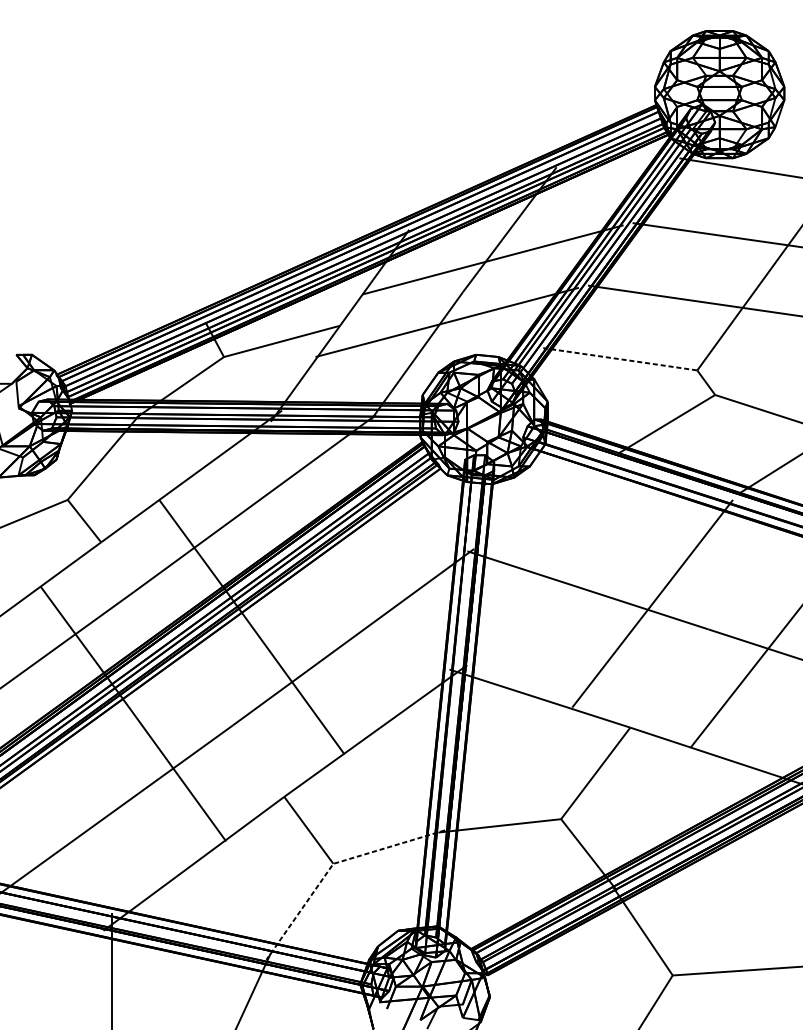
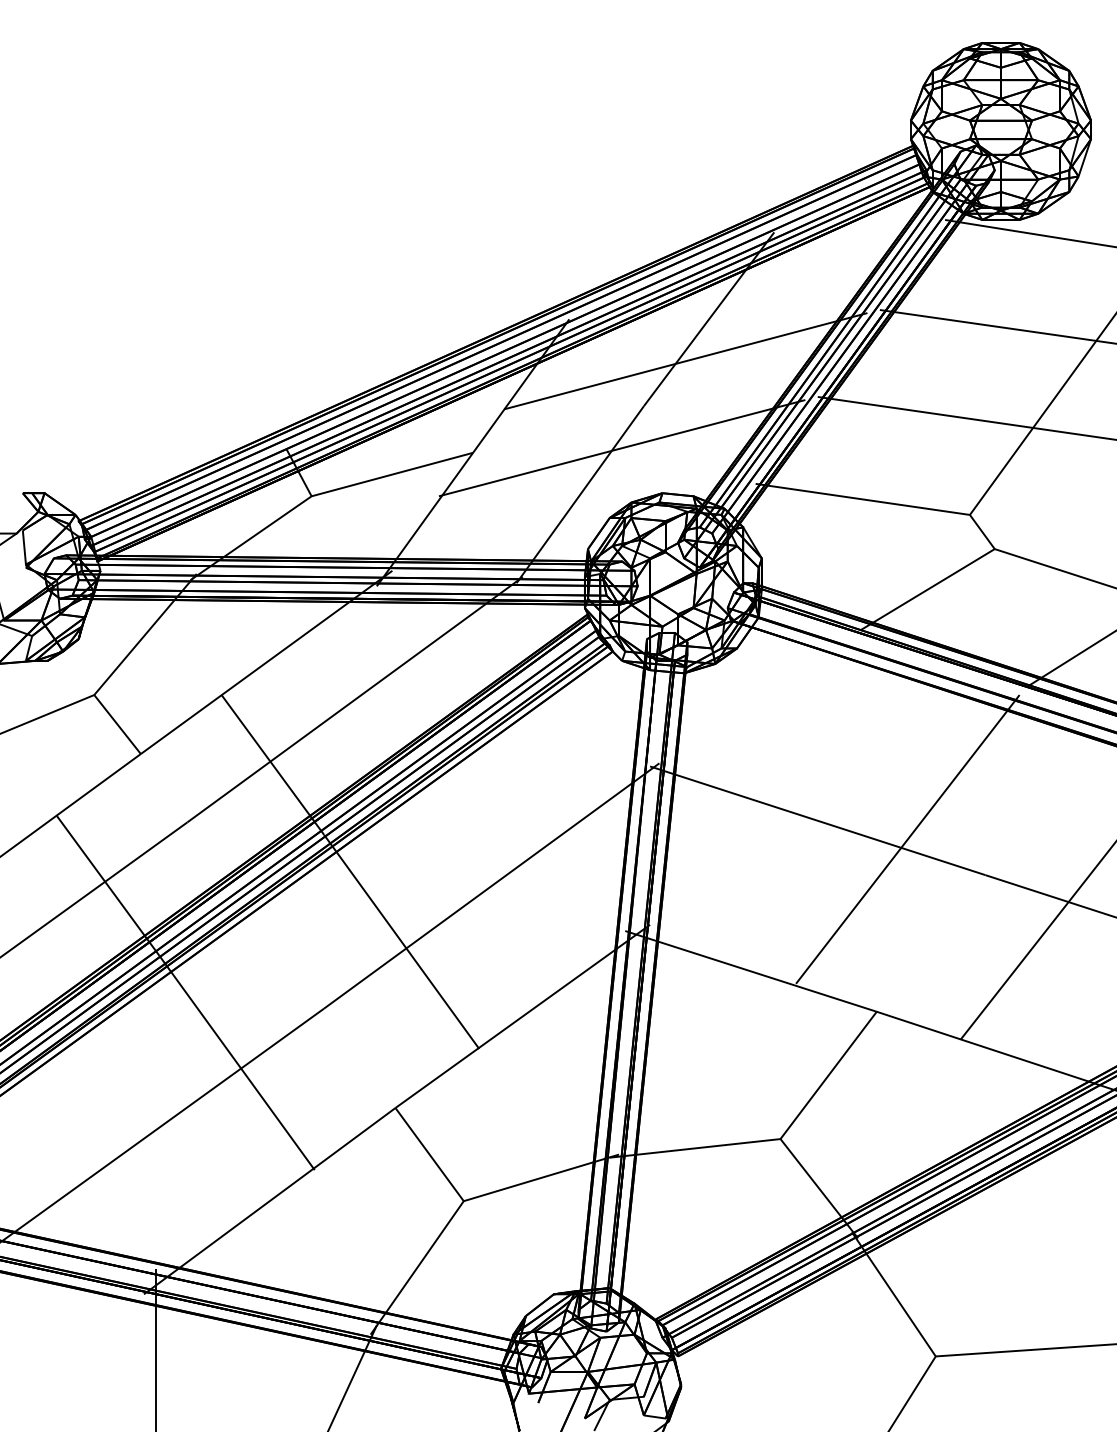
line: (620, 359) -> (863, 499), dashed -> solid
line: (333, 864) -> (463, 1201), dashed -> solid

